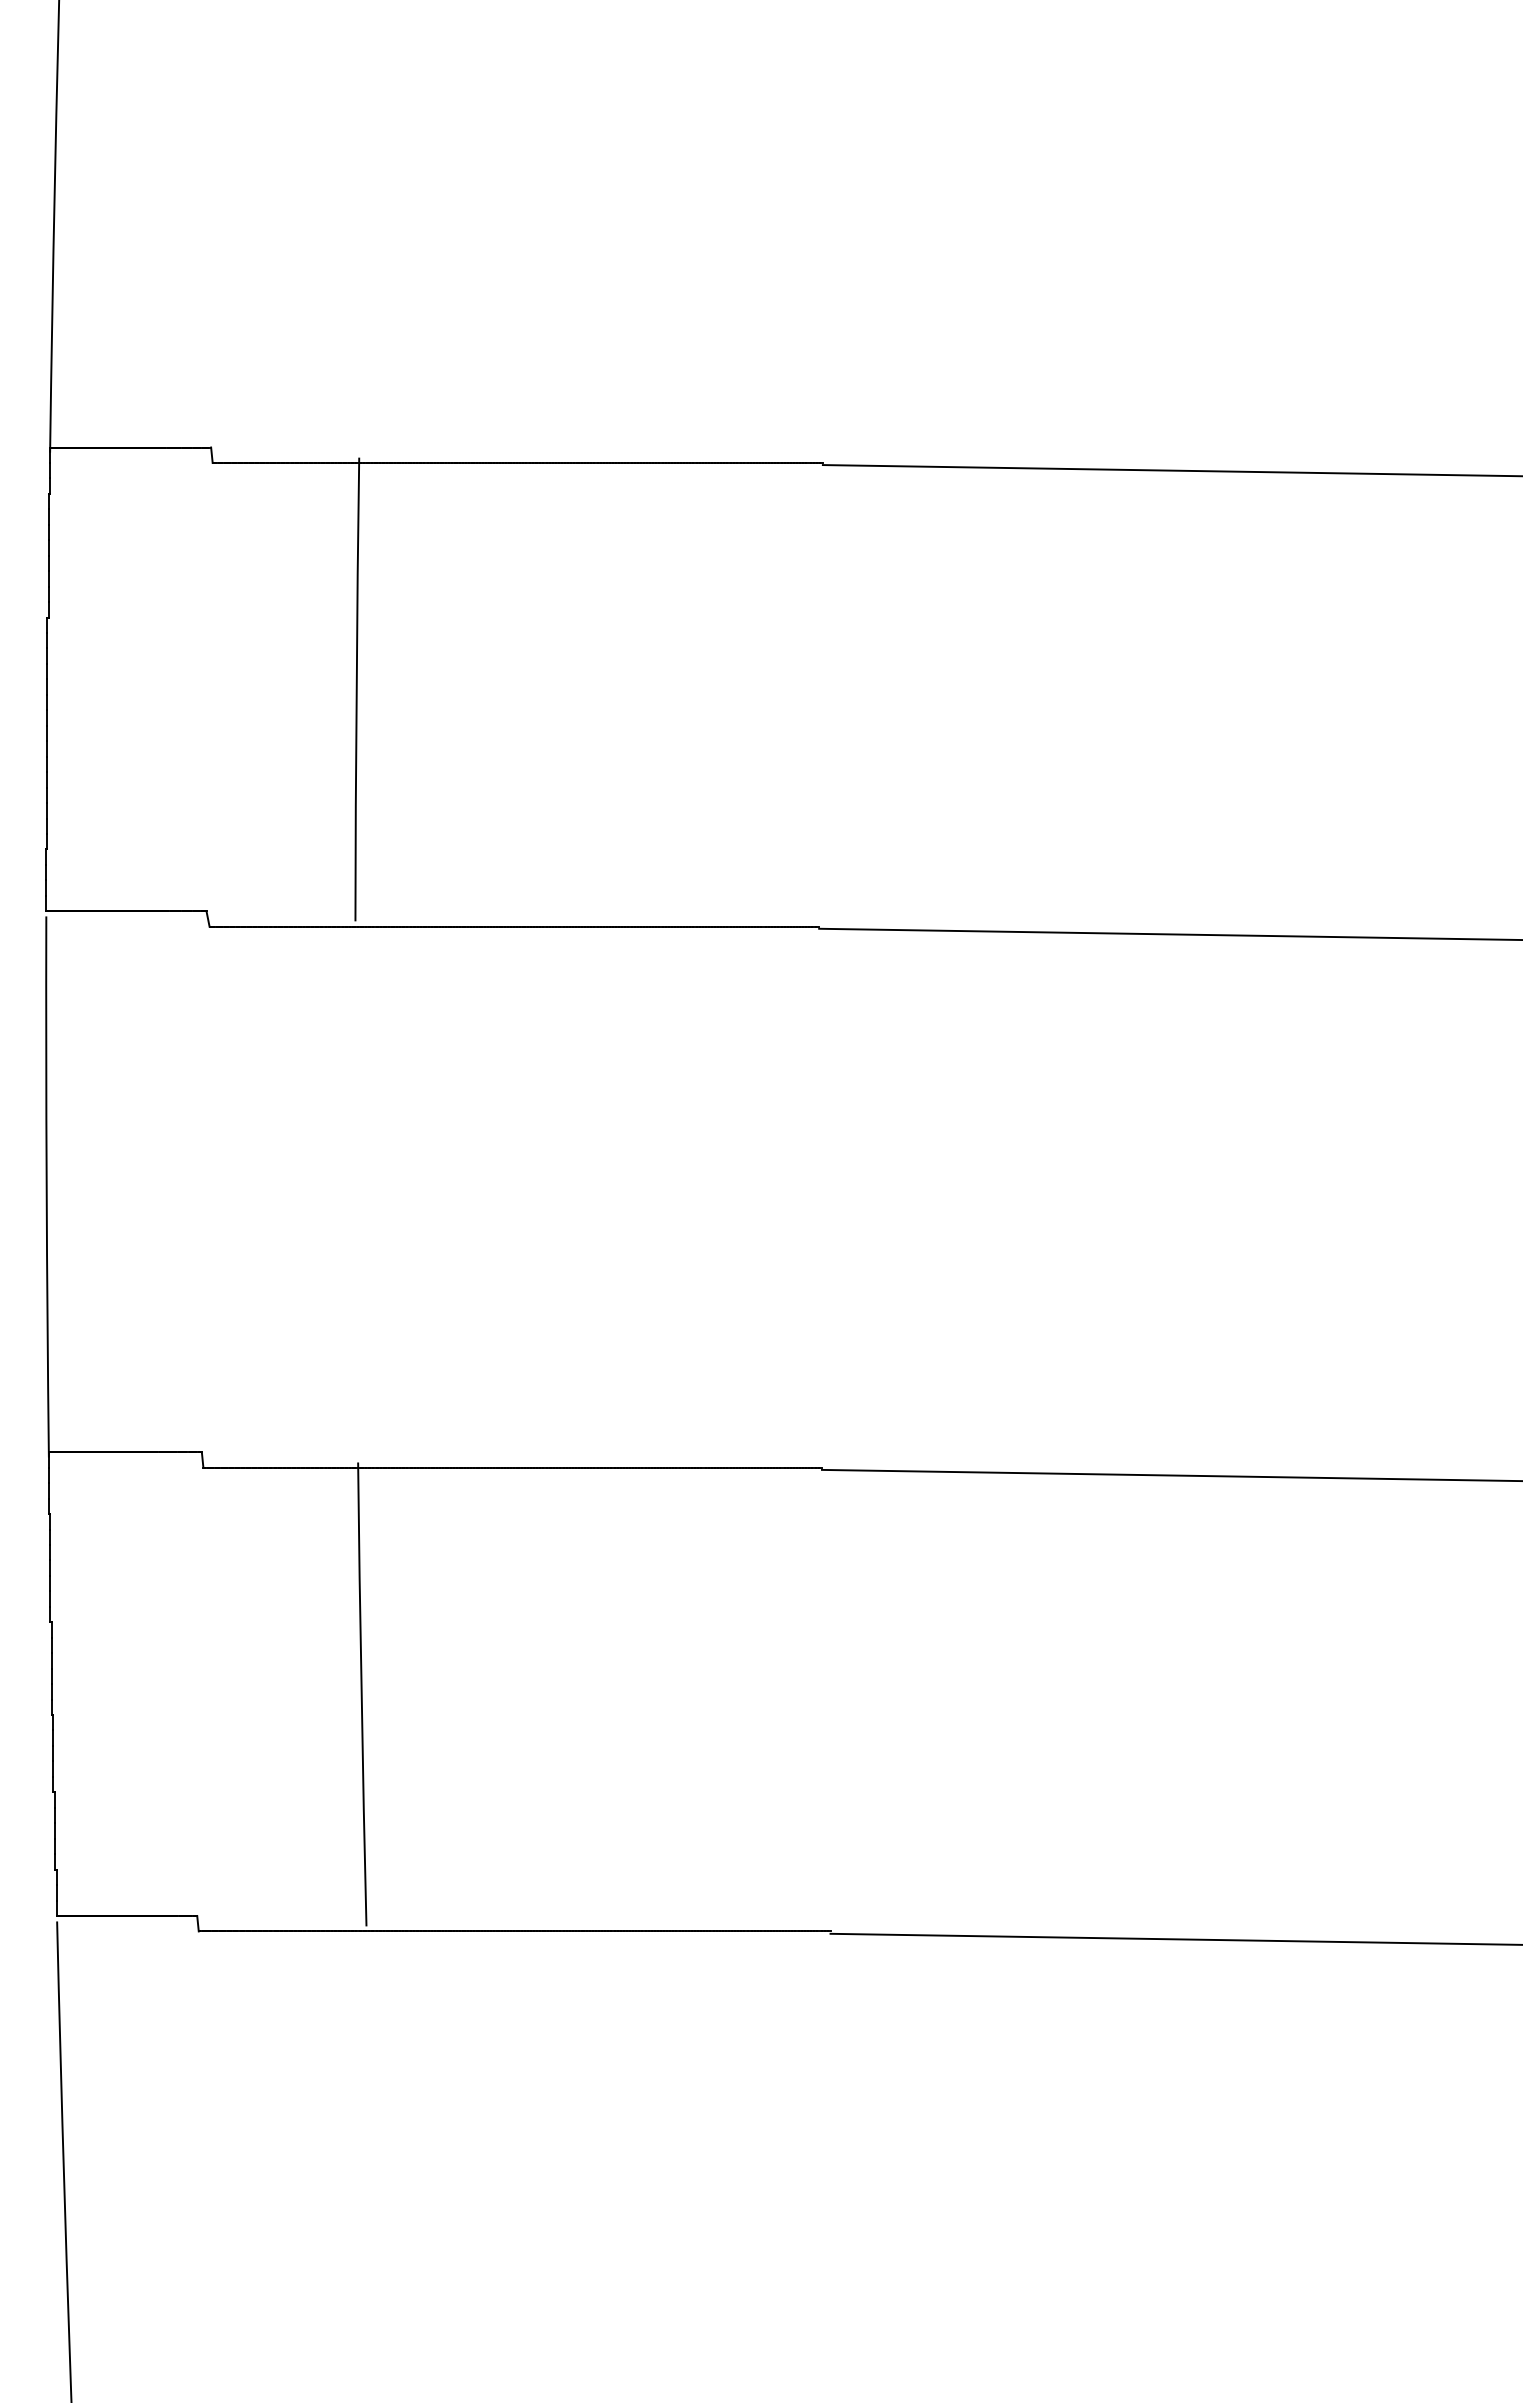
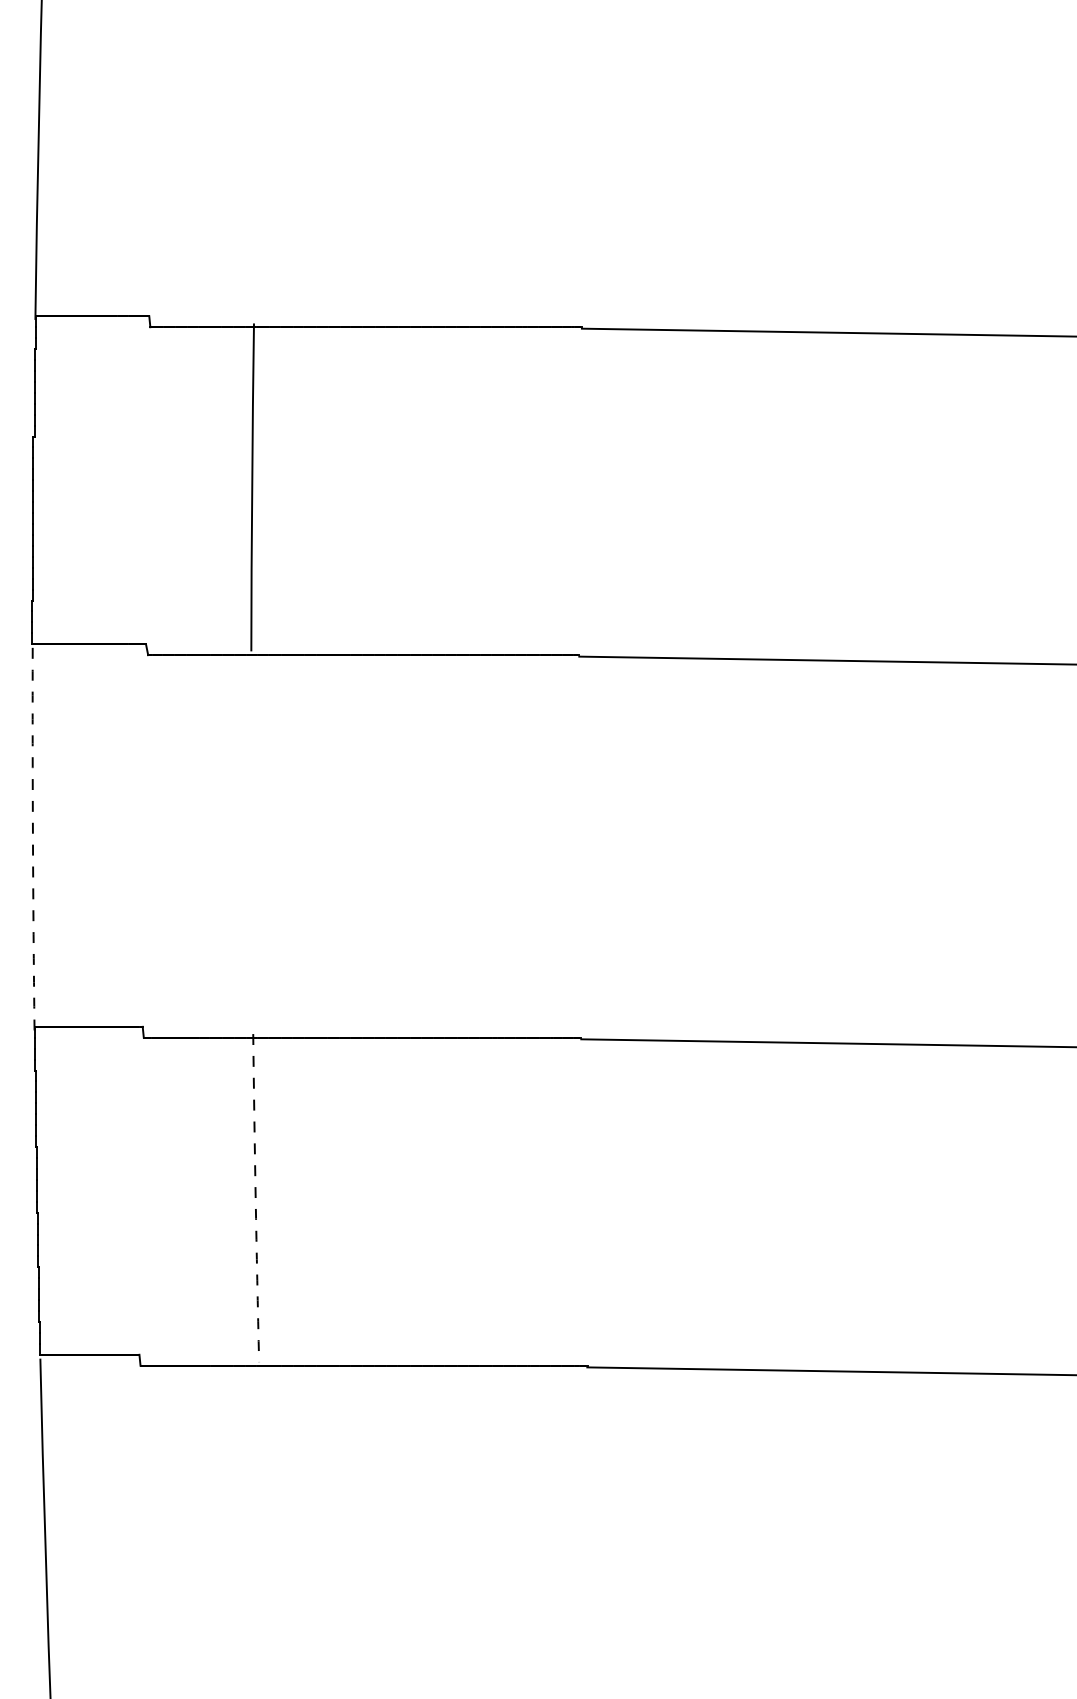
arc: (46, 1186) -> (32, 838), solid -> dashed
arc: (361, 1694) -> (255, 1198), solid -> dashed

